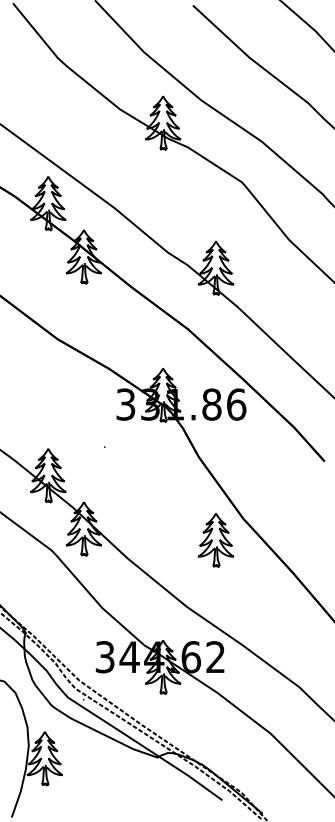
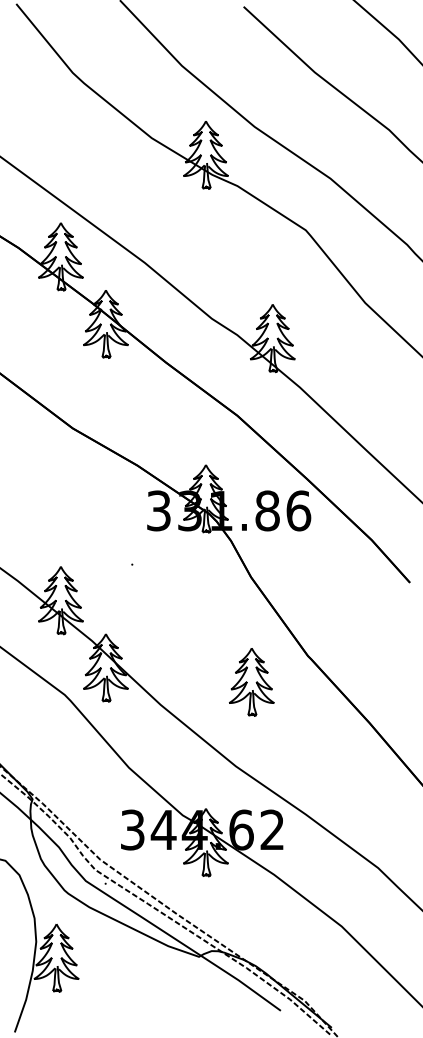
part: (215, 540) -> (251, 682), moved

